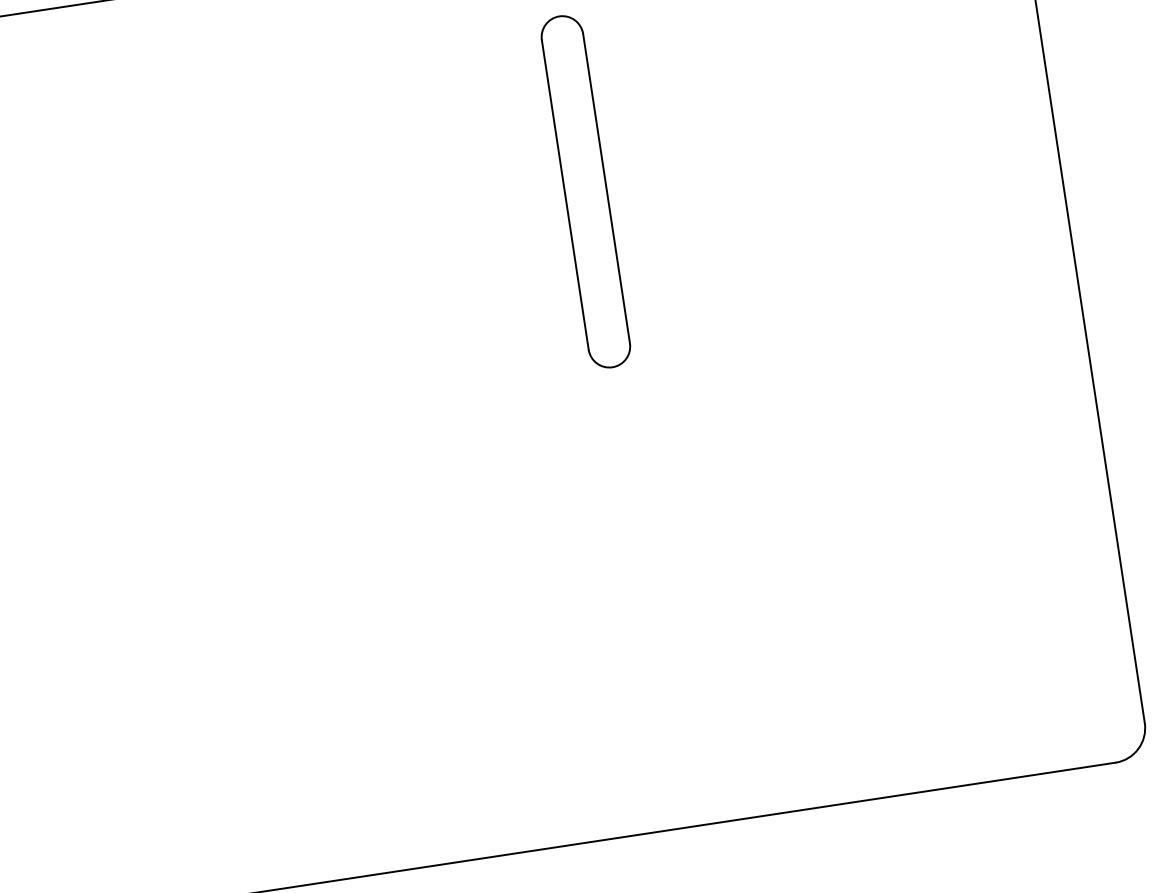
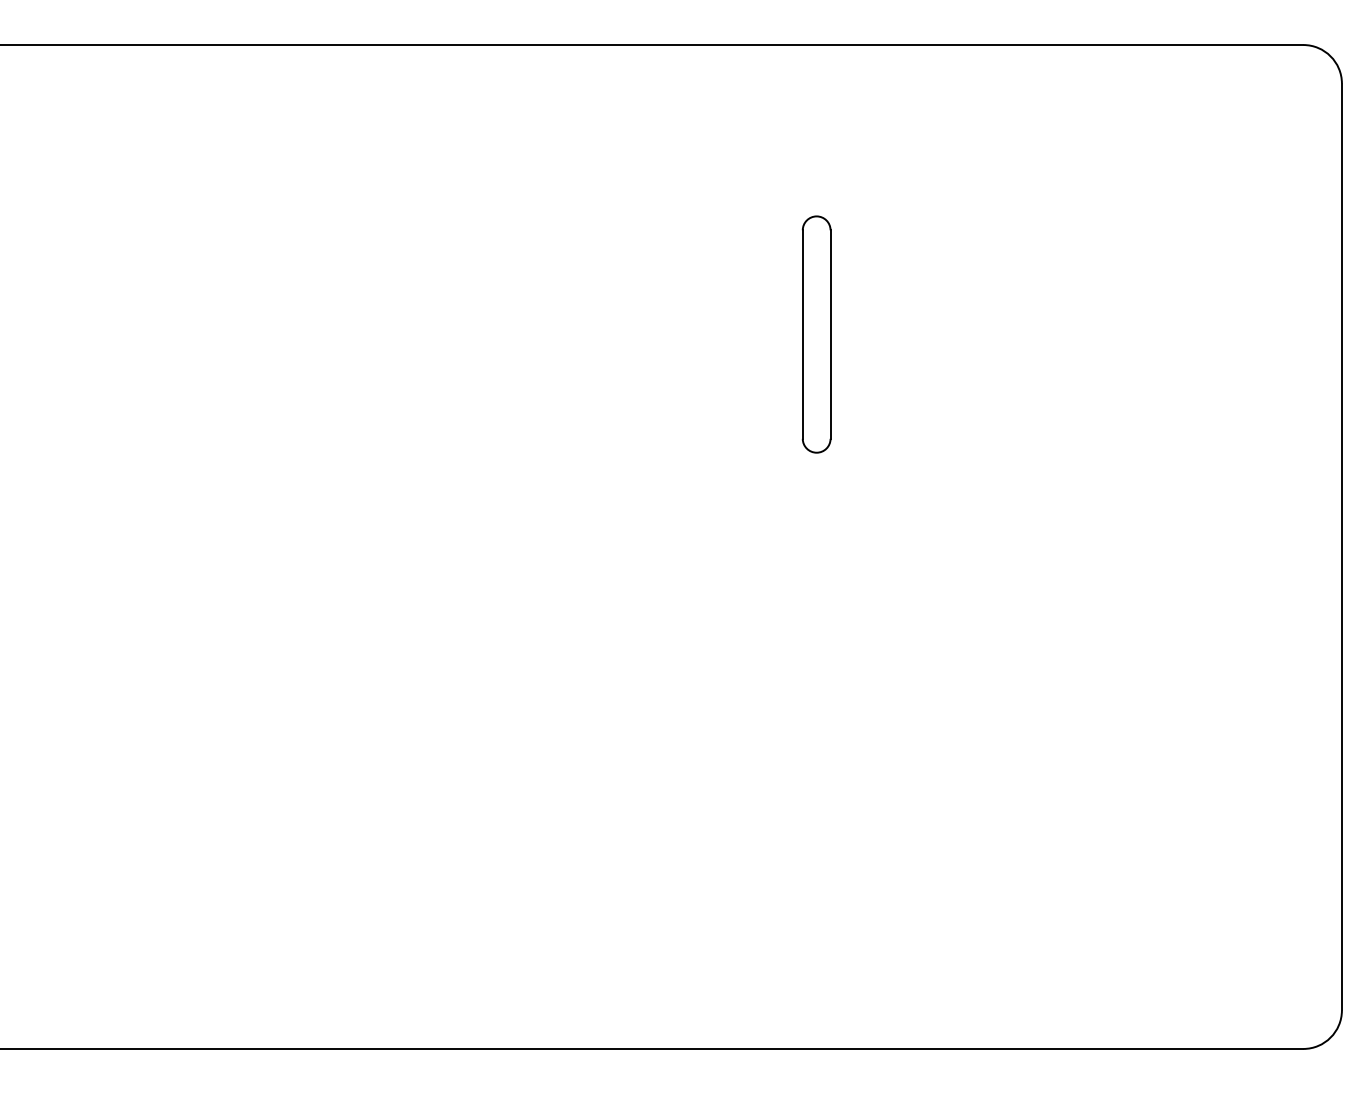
part: (585, 191) -> (816, 334), size x0.6

